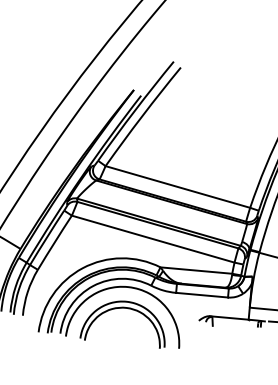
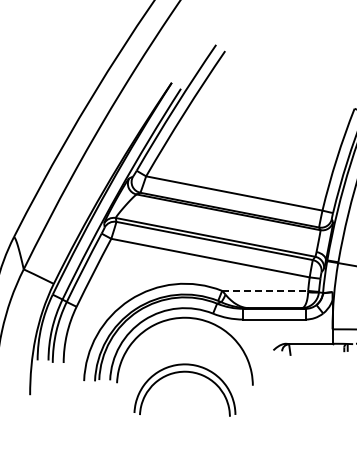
line: (196, 270) -> (265, 290), solid -> dashed
part: (125, 308) -> (184, 372), moved

